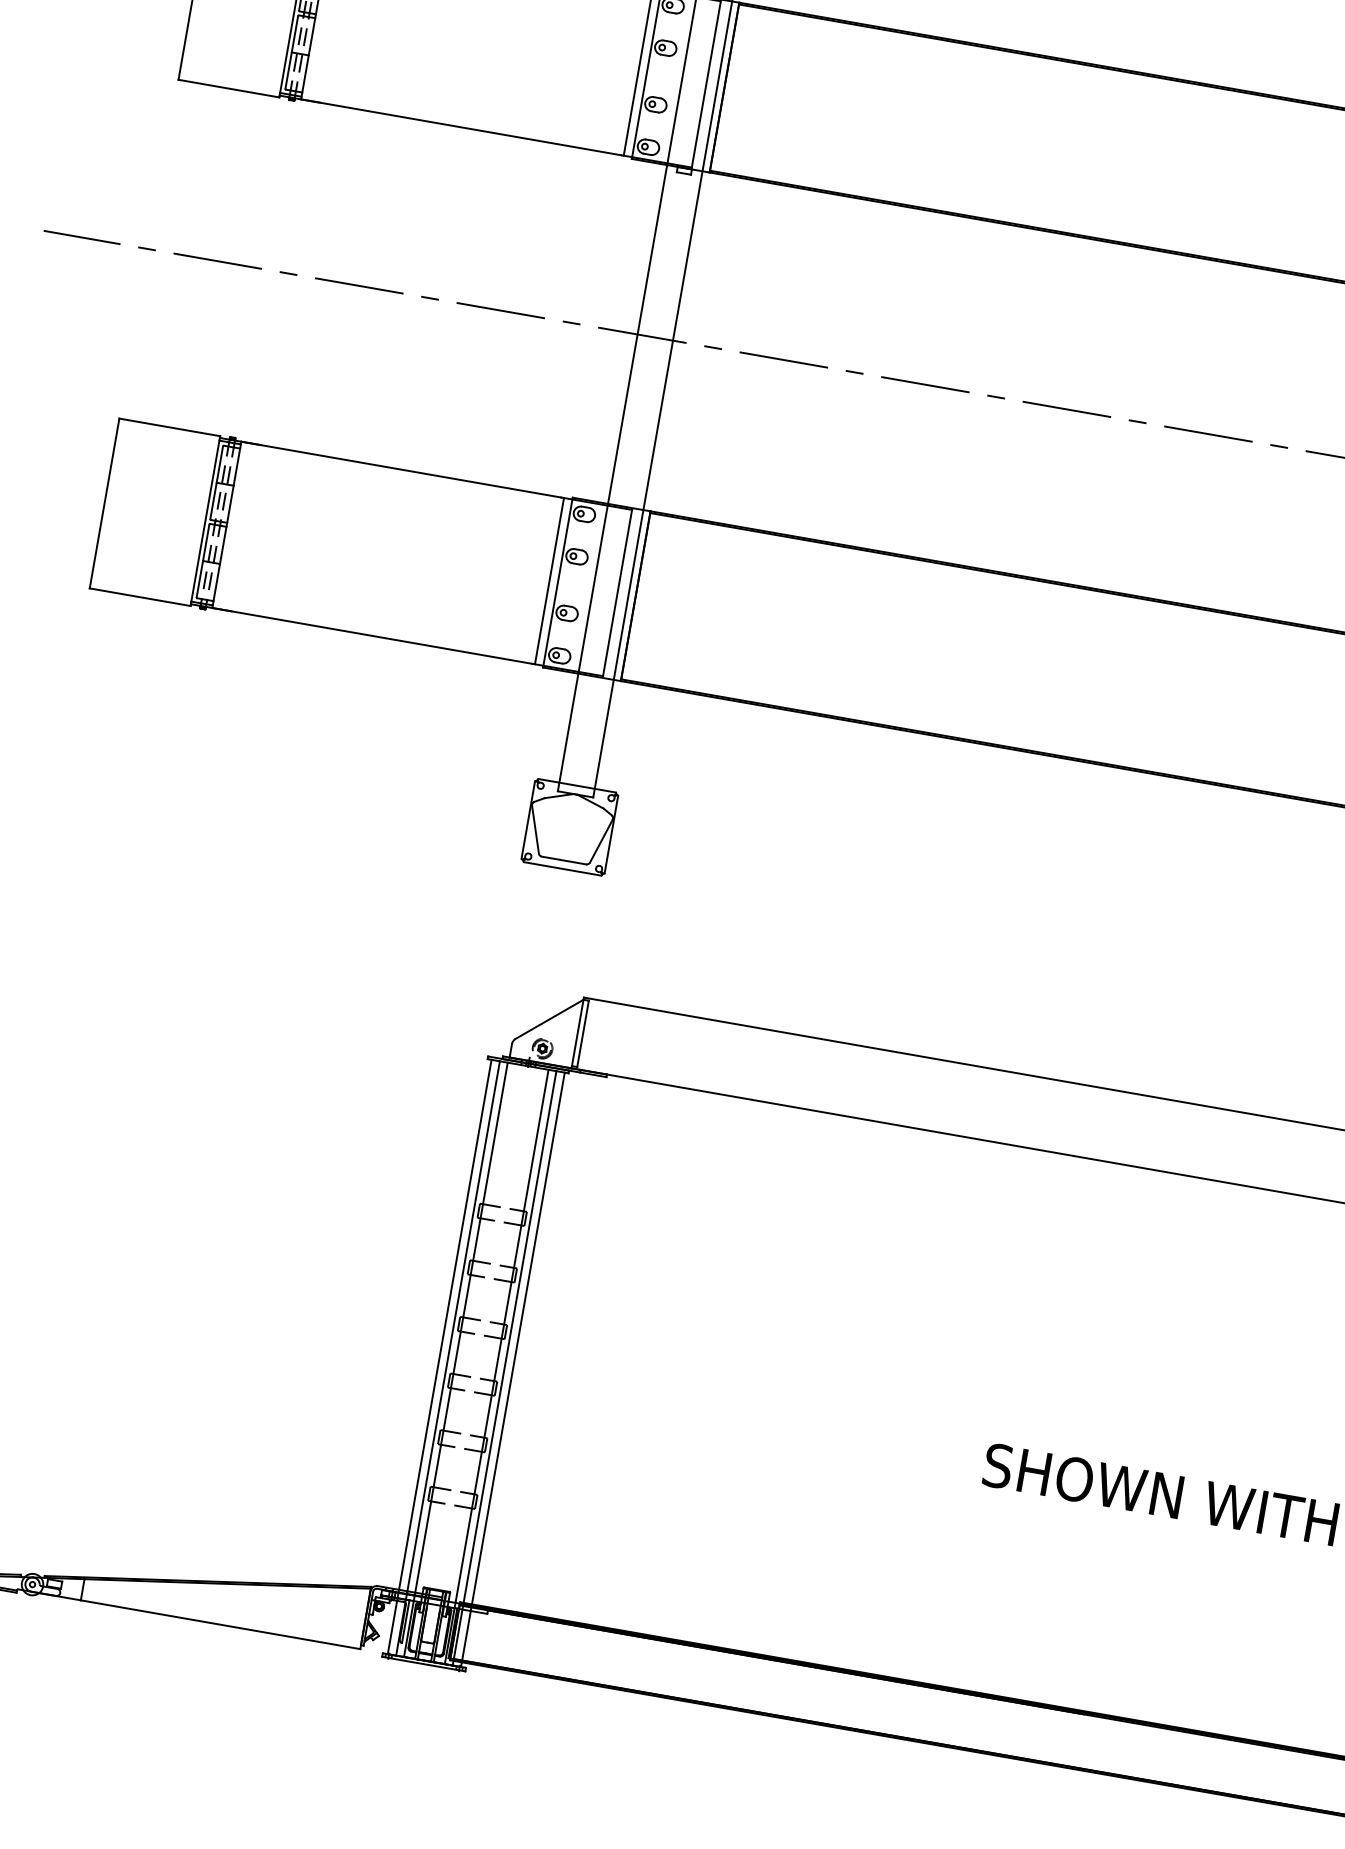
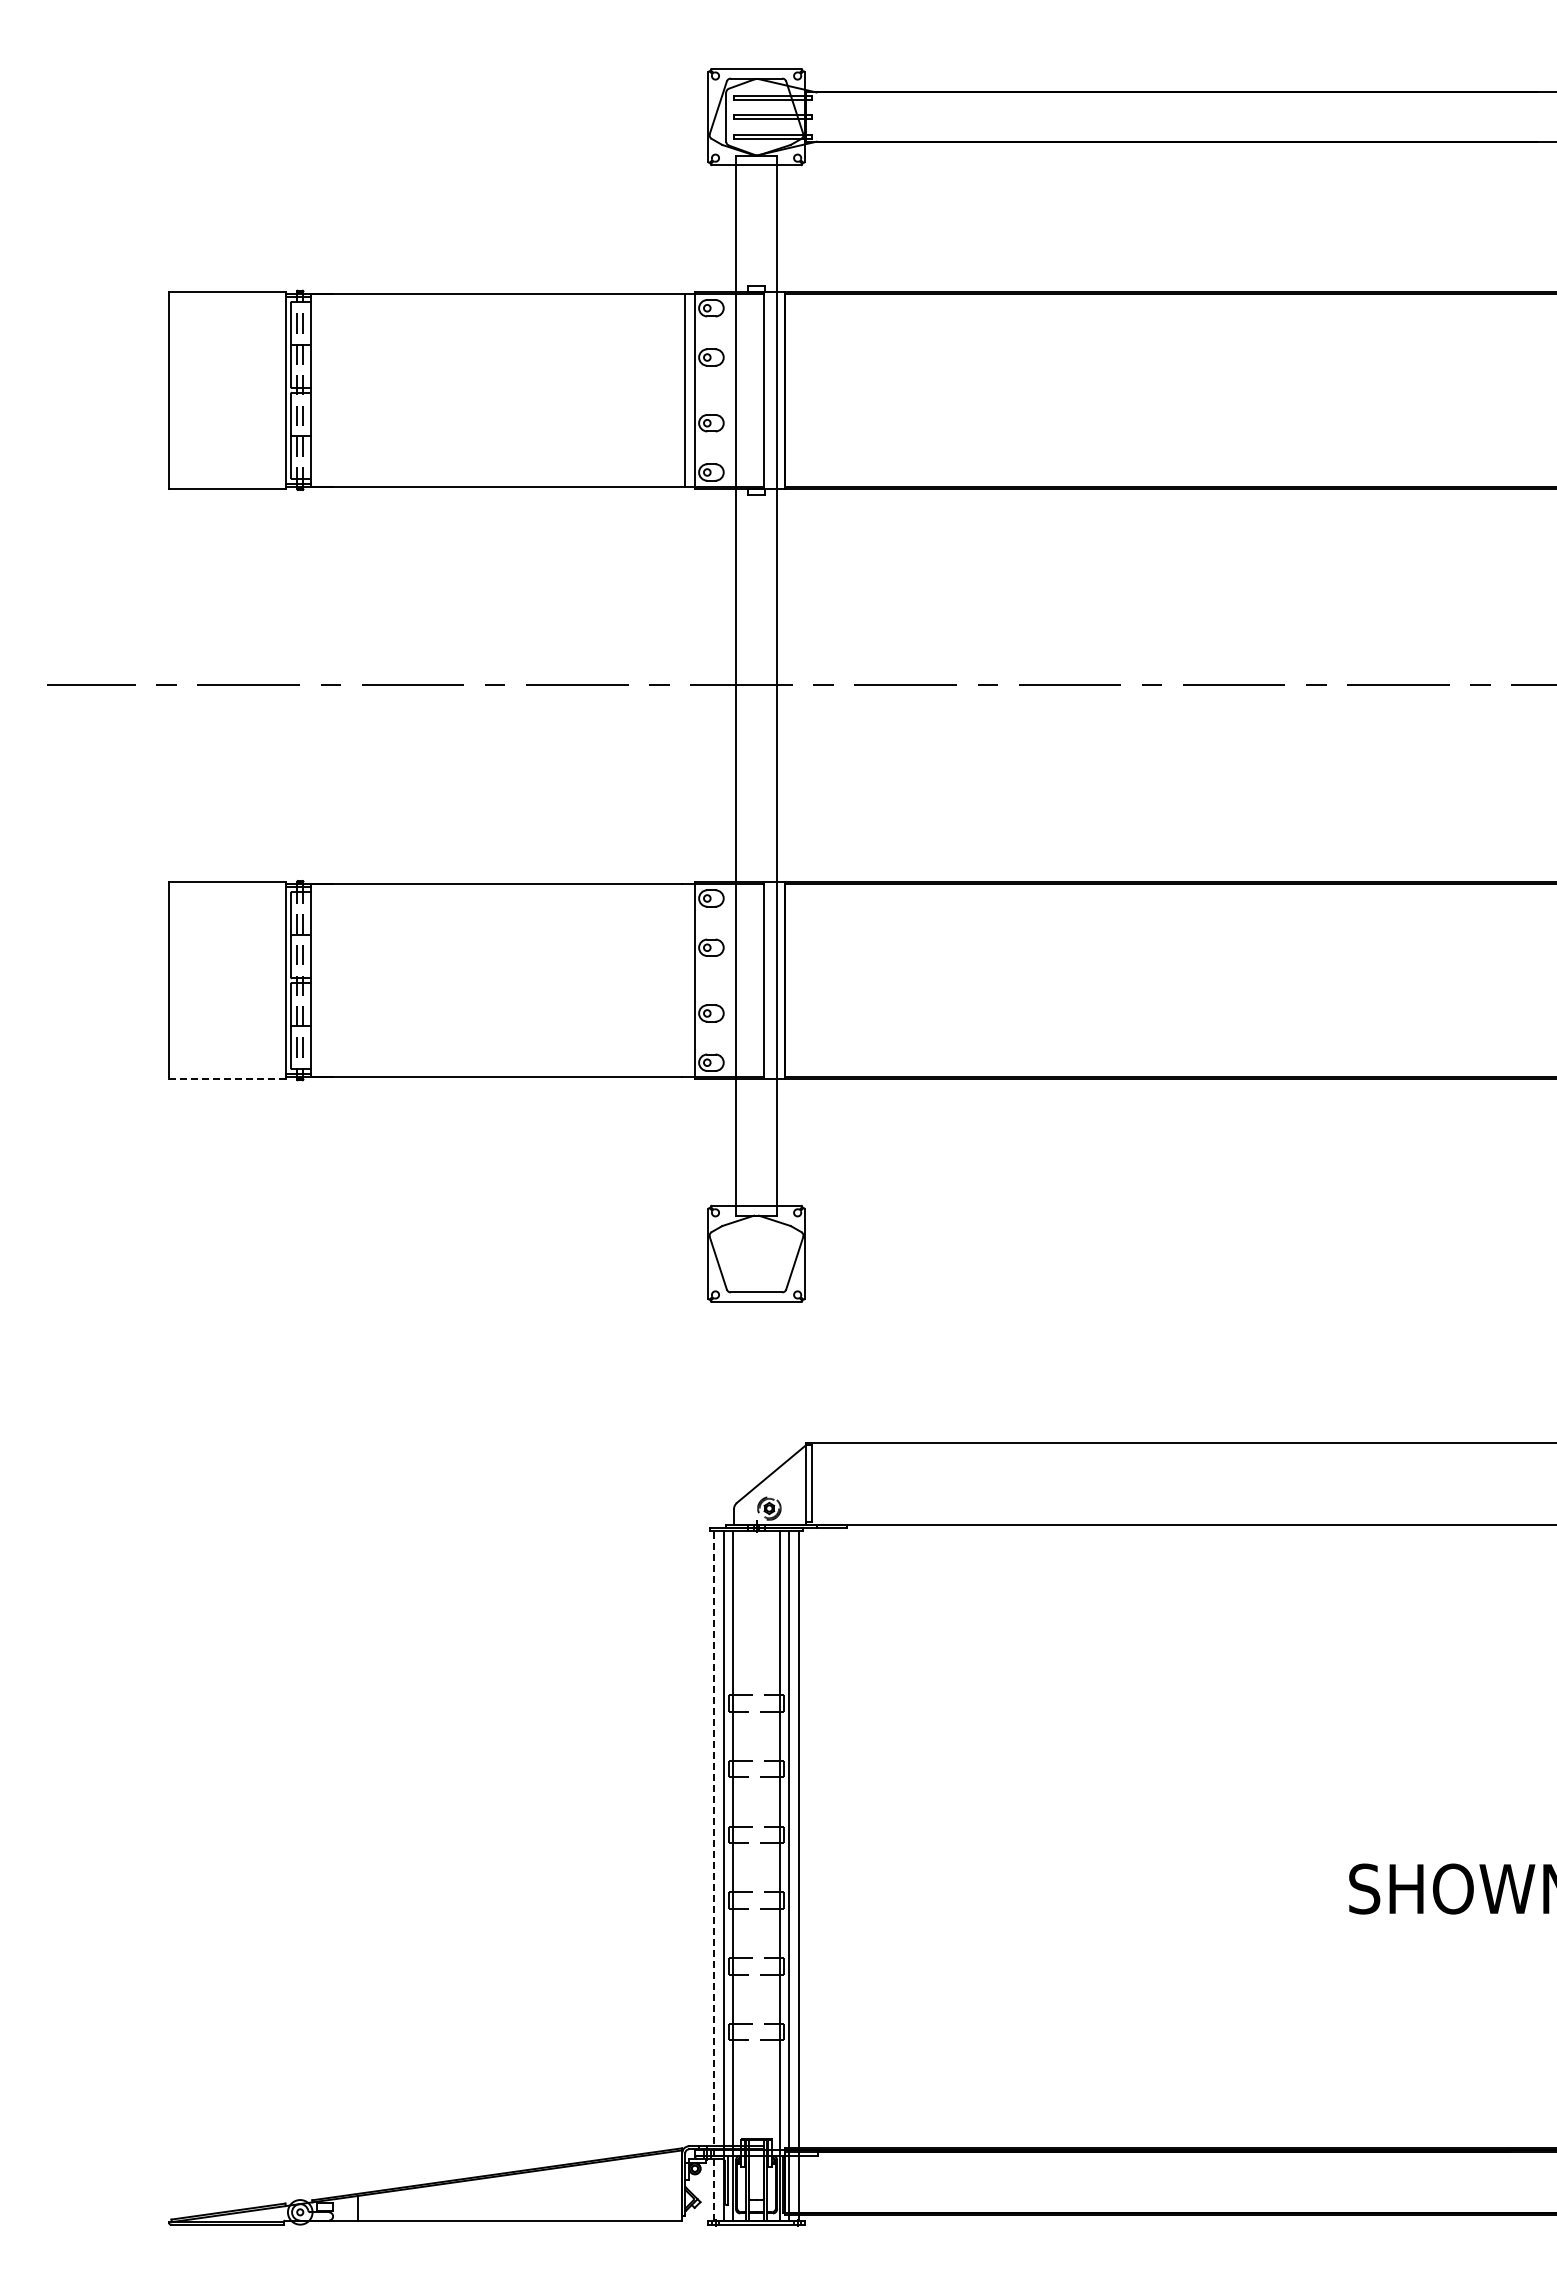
line: (549, 581) -> (685, 980), removed
line: (140, 597) -> (227, 1079), solid -> dashed
line: (439, 1357) -> (714, 1876), solid -> dashed

